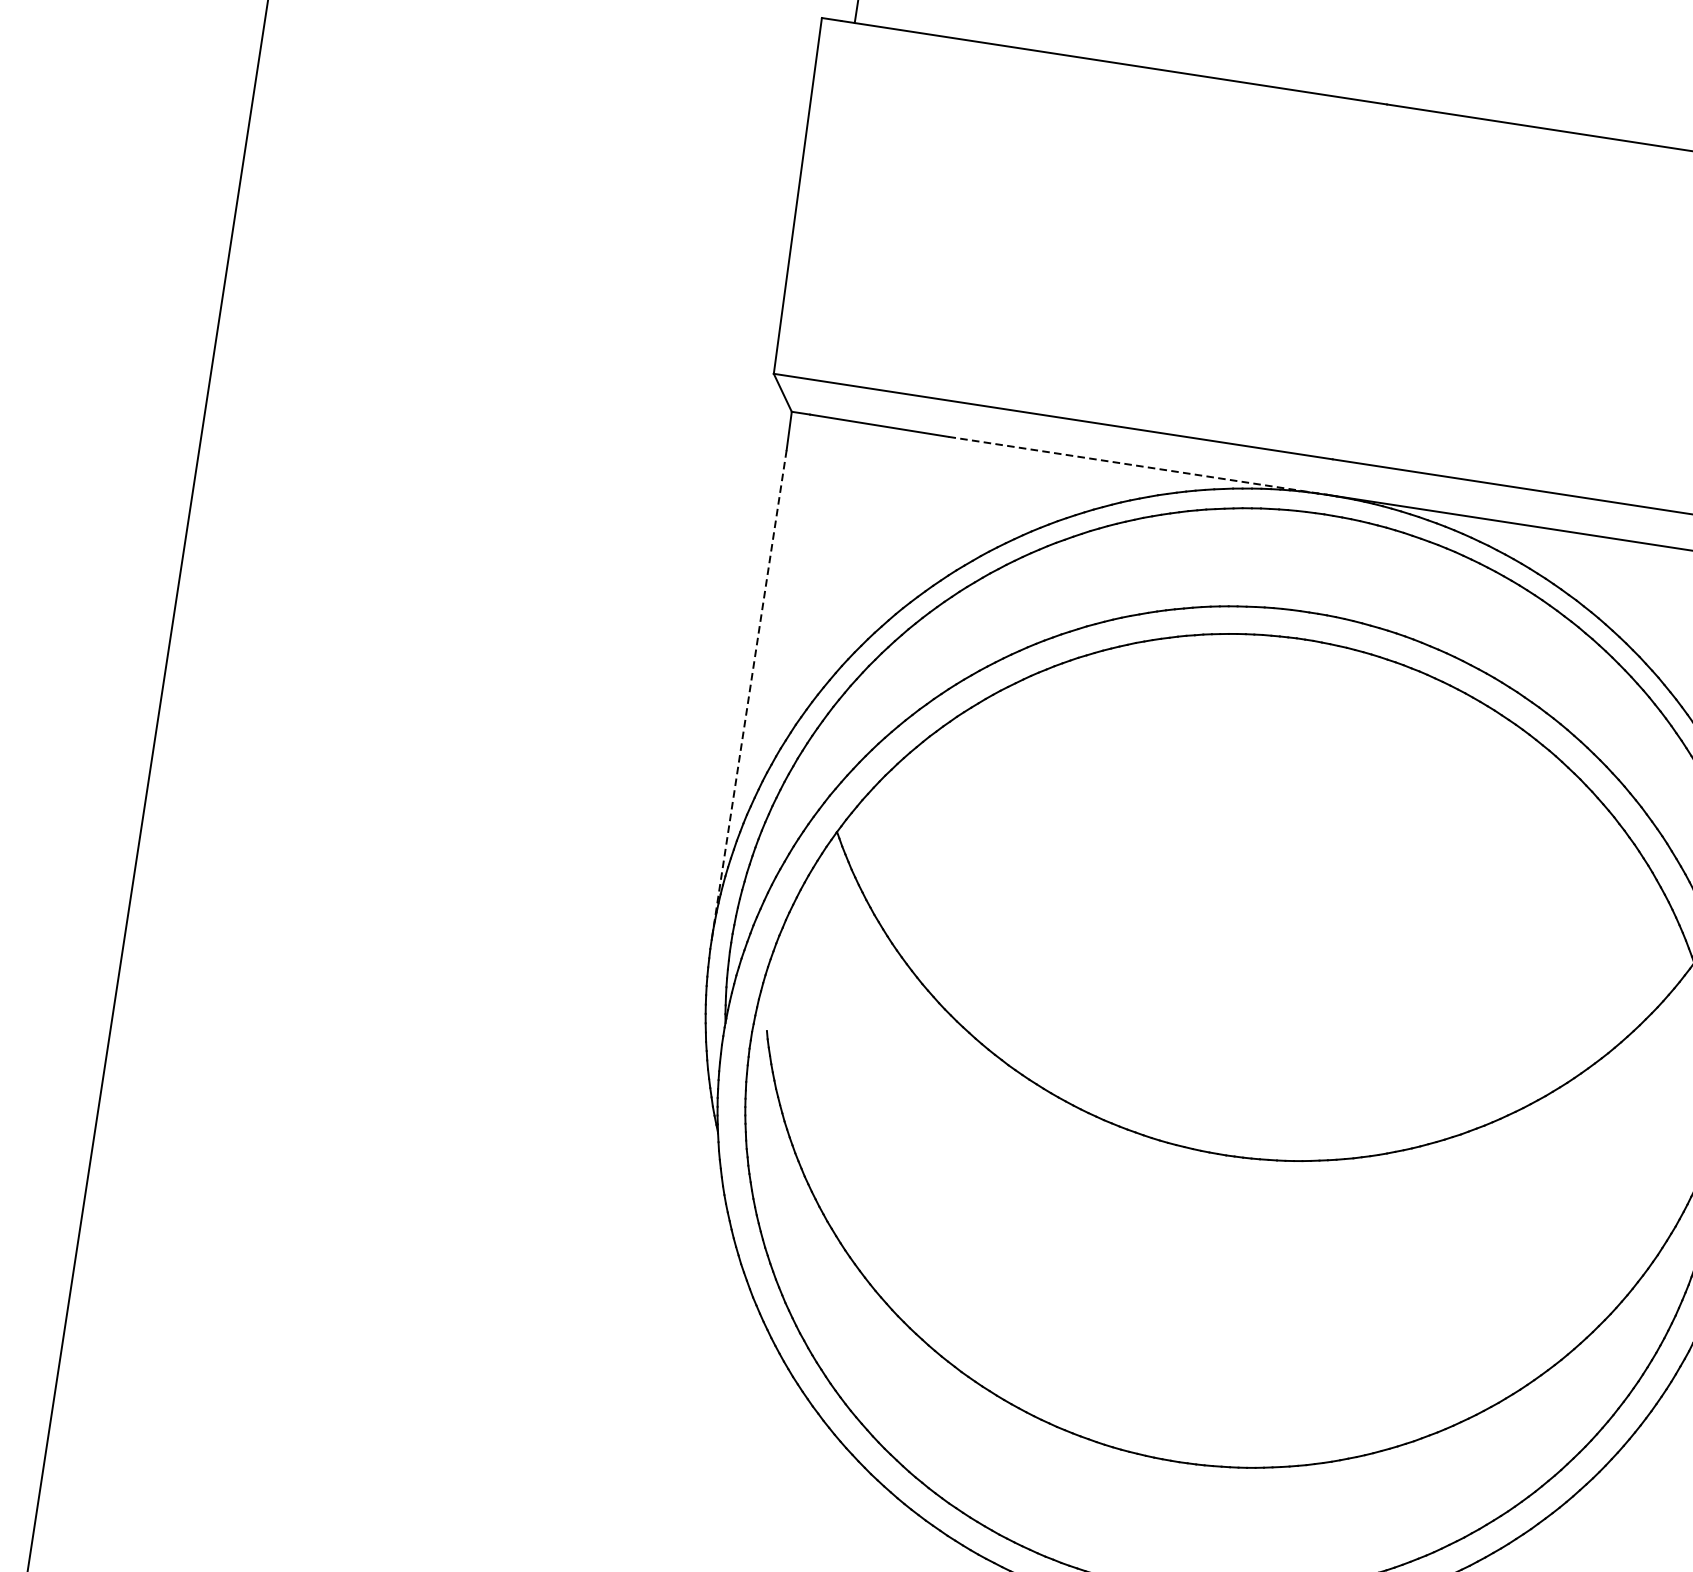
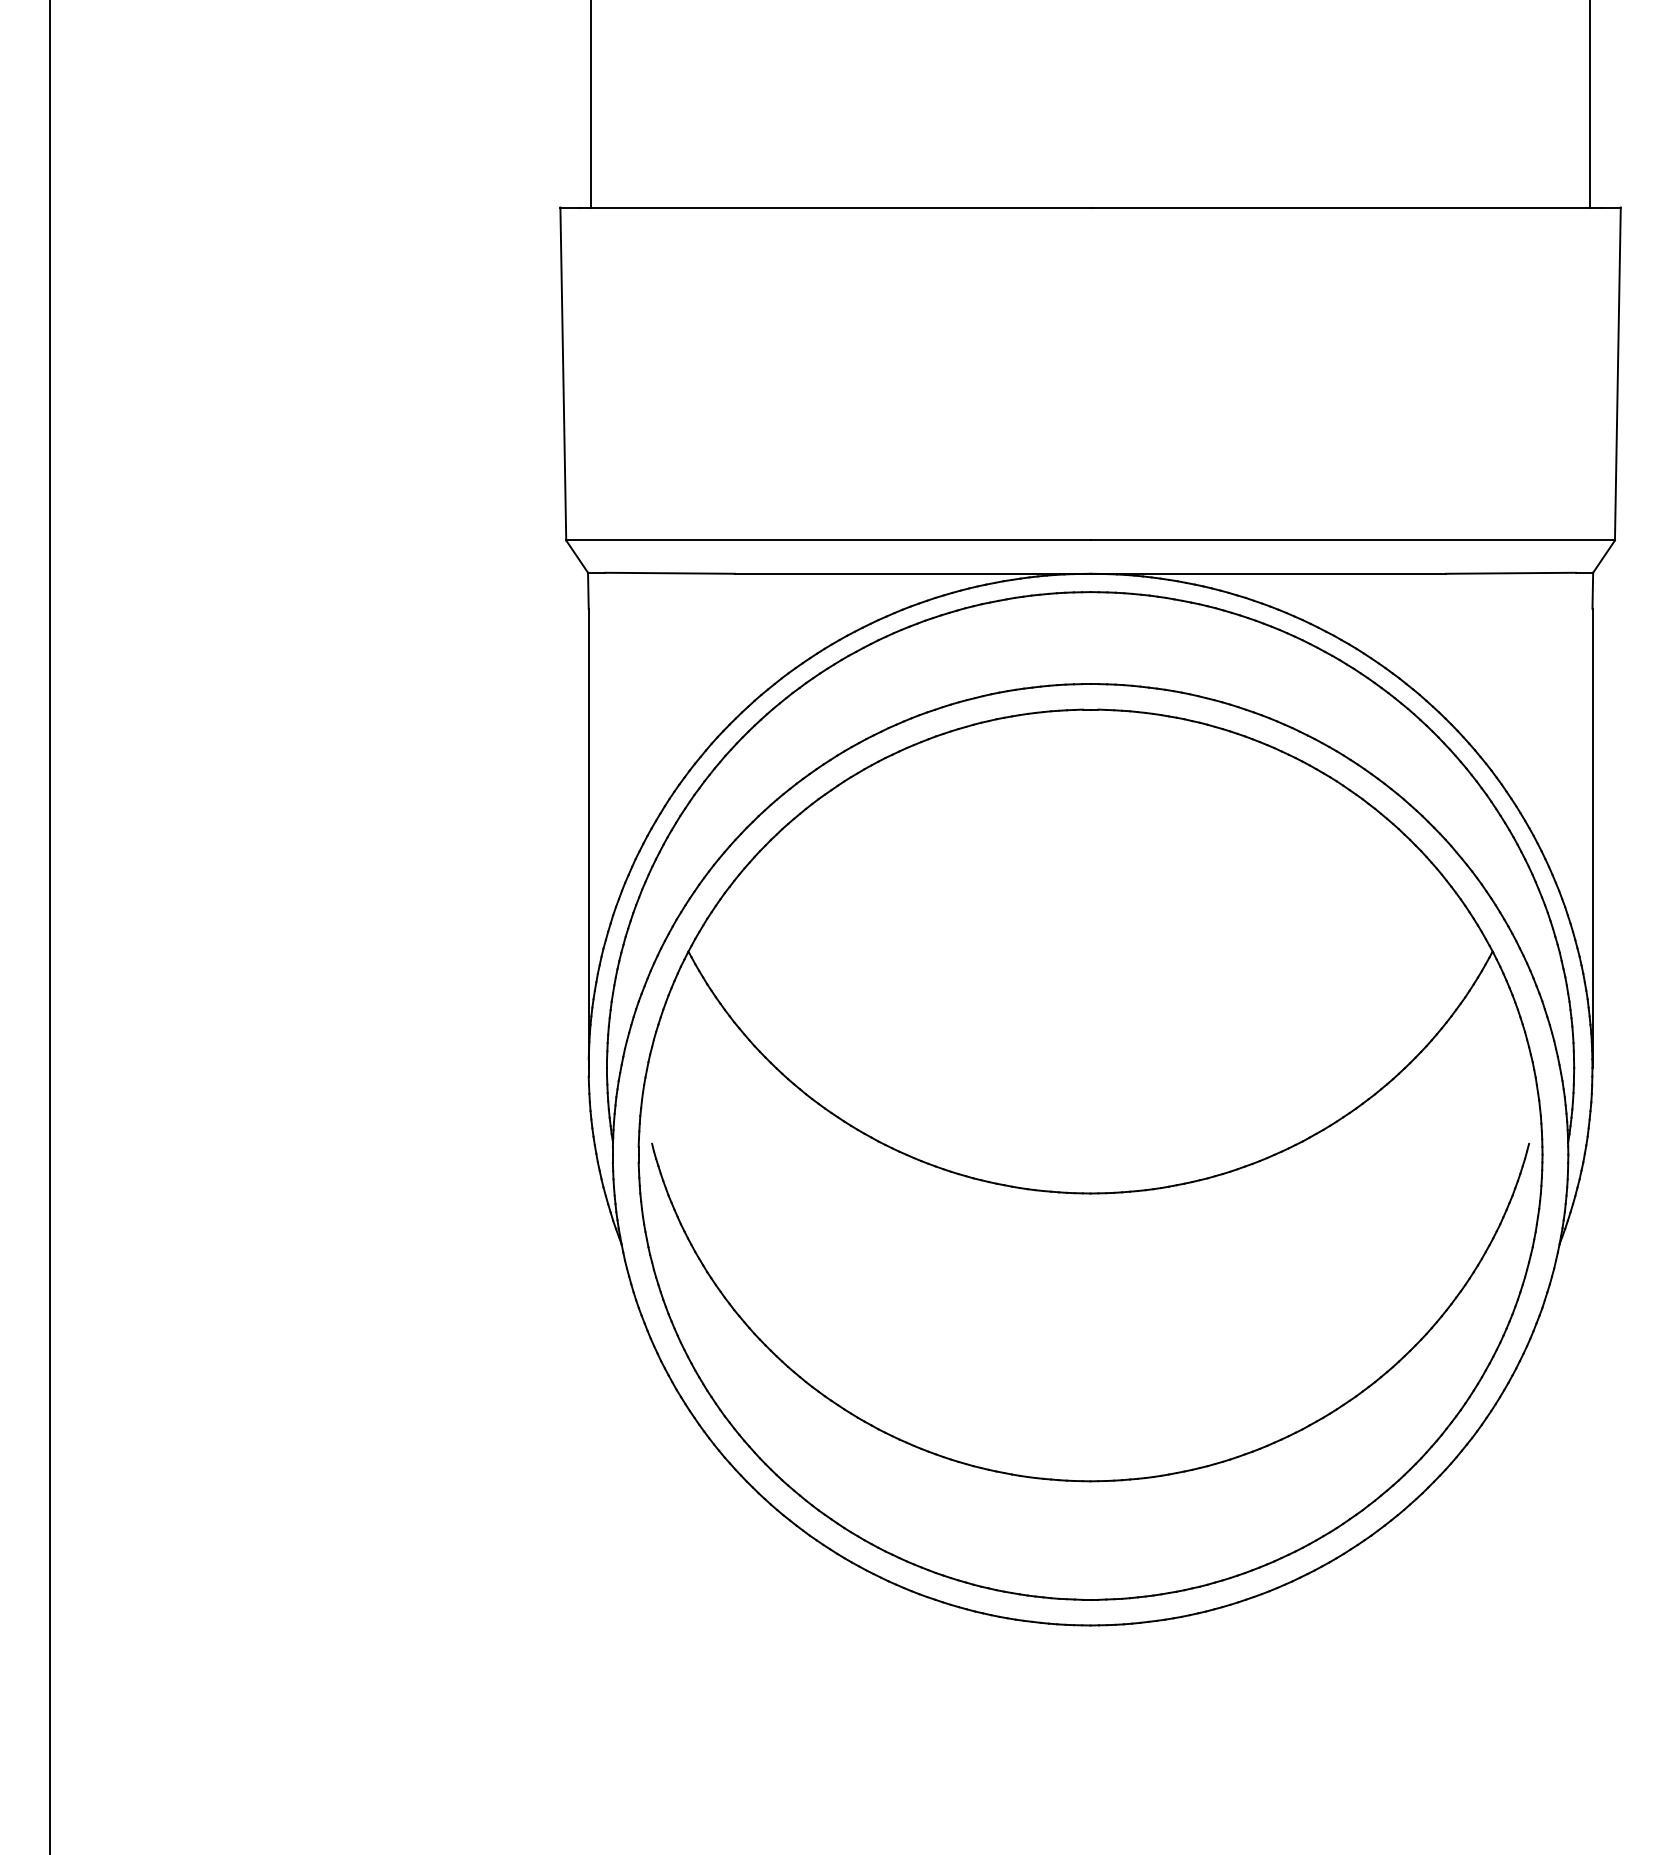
line: (1137, 465) -> (912, 573), dashed -> solid
line: (748, 695) -> (588, 838), dashed -> solid

